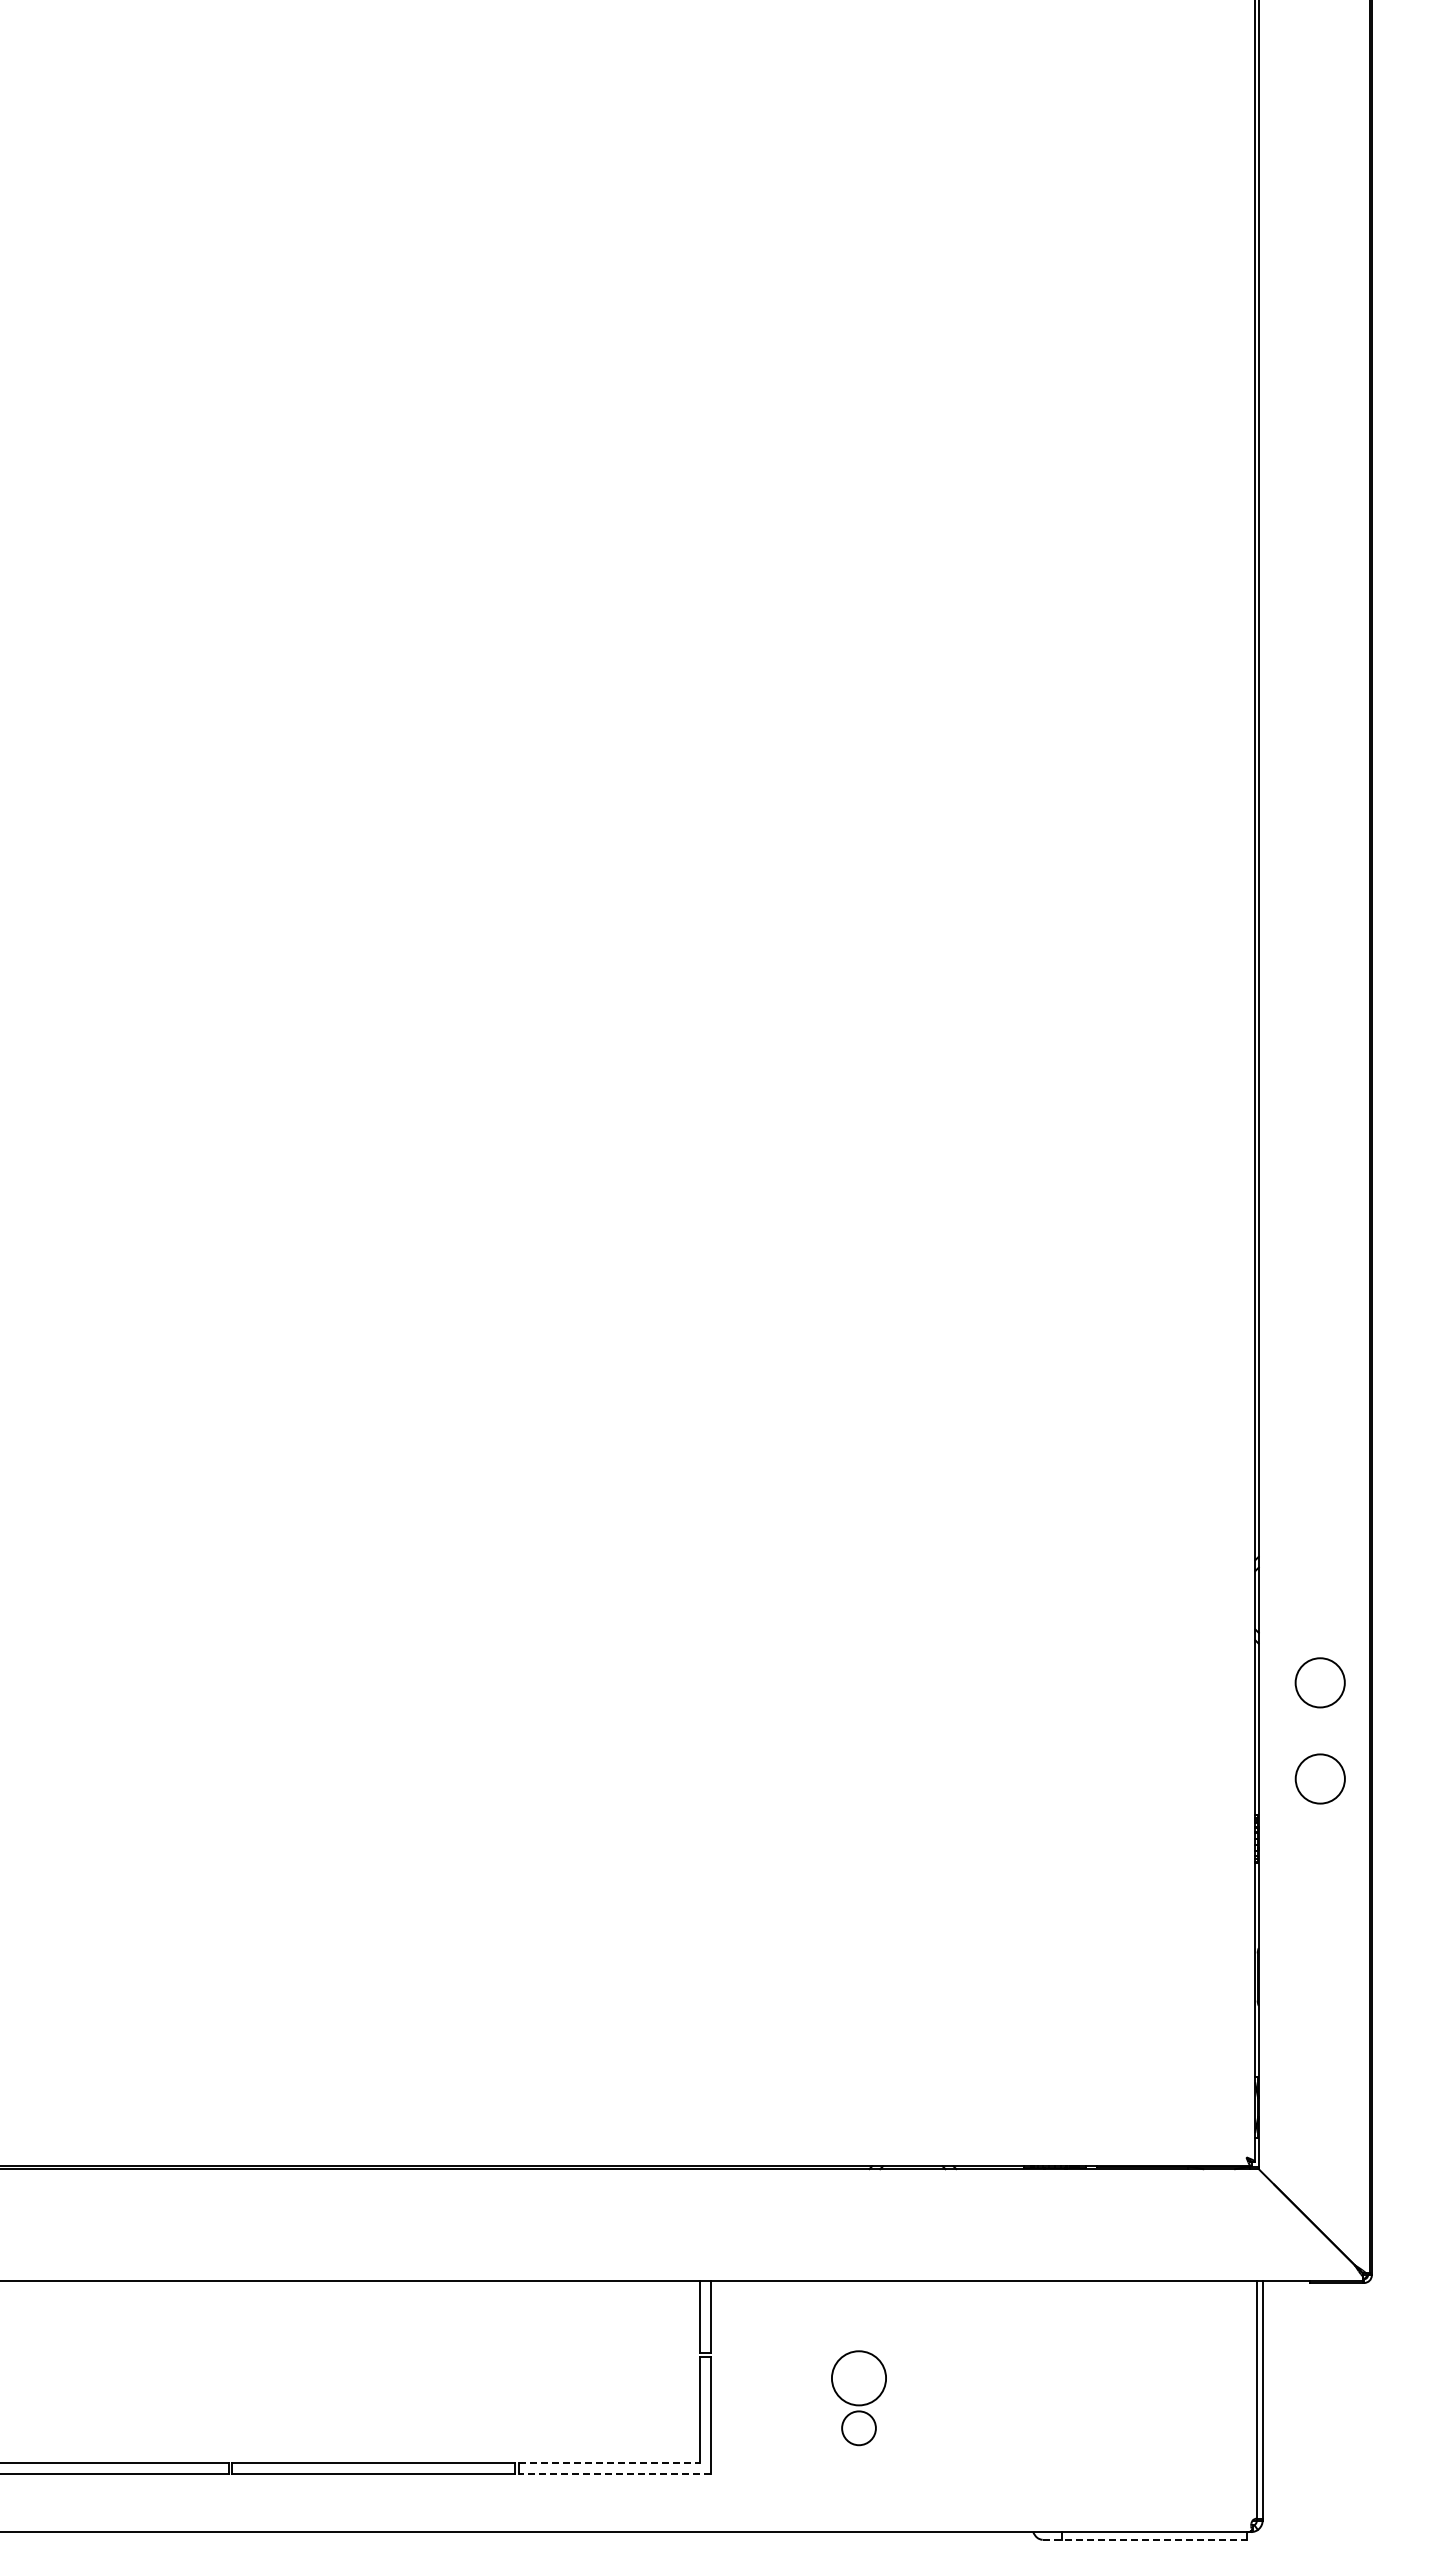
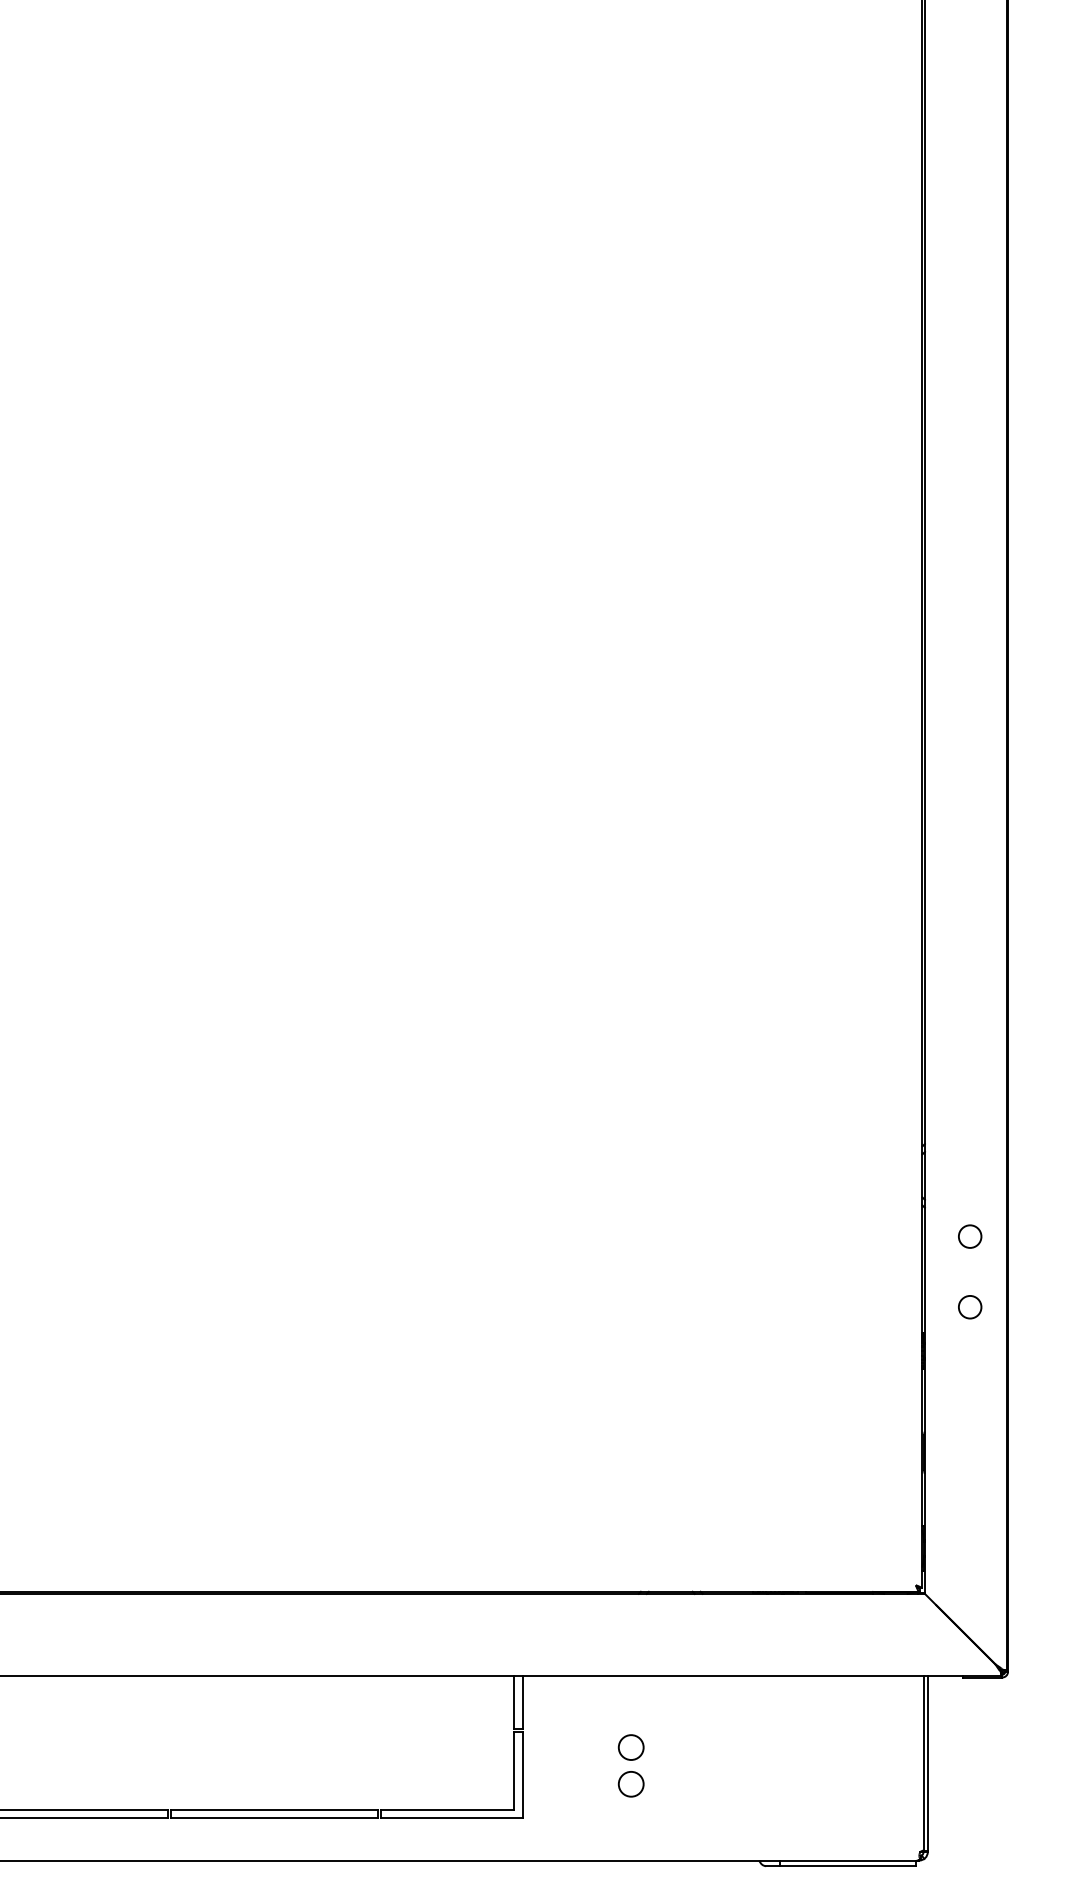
circle: (1320, 1682) -> (970, 1236), size x0.62
circle: (1319, 1778) -> (969, 1306), size x0.62
circle: (858, 2378) -> (630, 1747), size x0.62
line: (609, 2462) -> (447, 1809), dashed -> solid
line: (614, 2474) -> (451, 1818), dashed -> solid
line: (1144, 2539) -> (840, 1865), dashed -> solid

